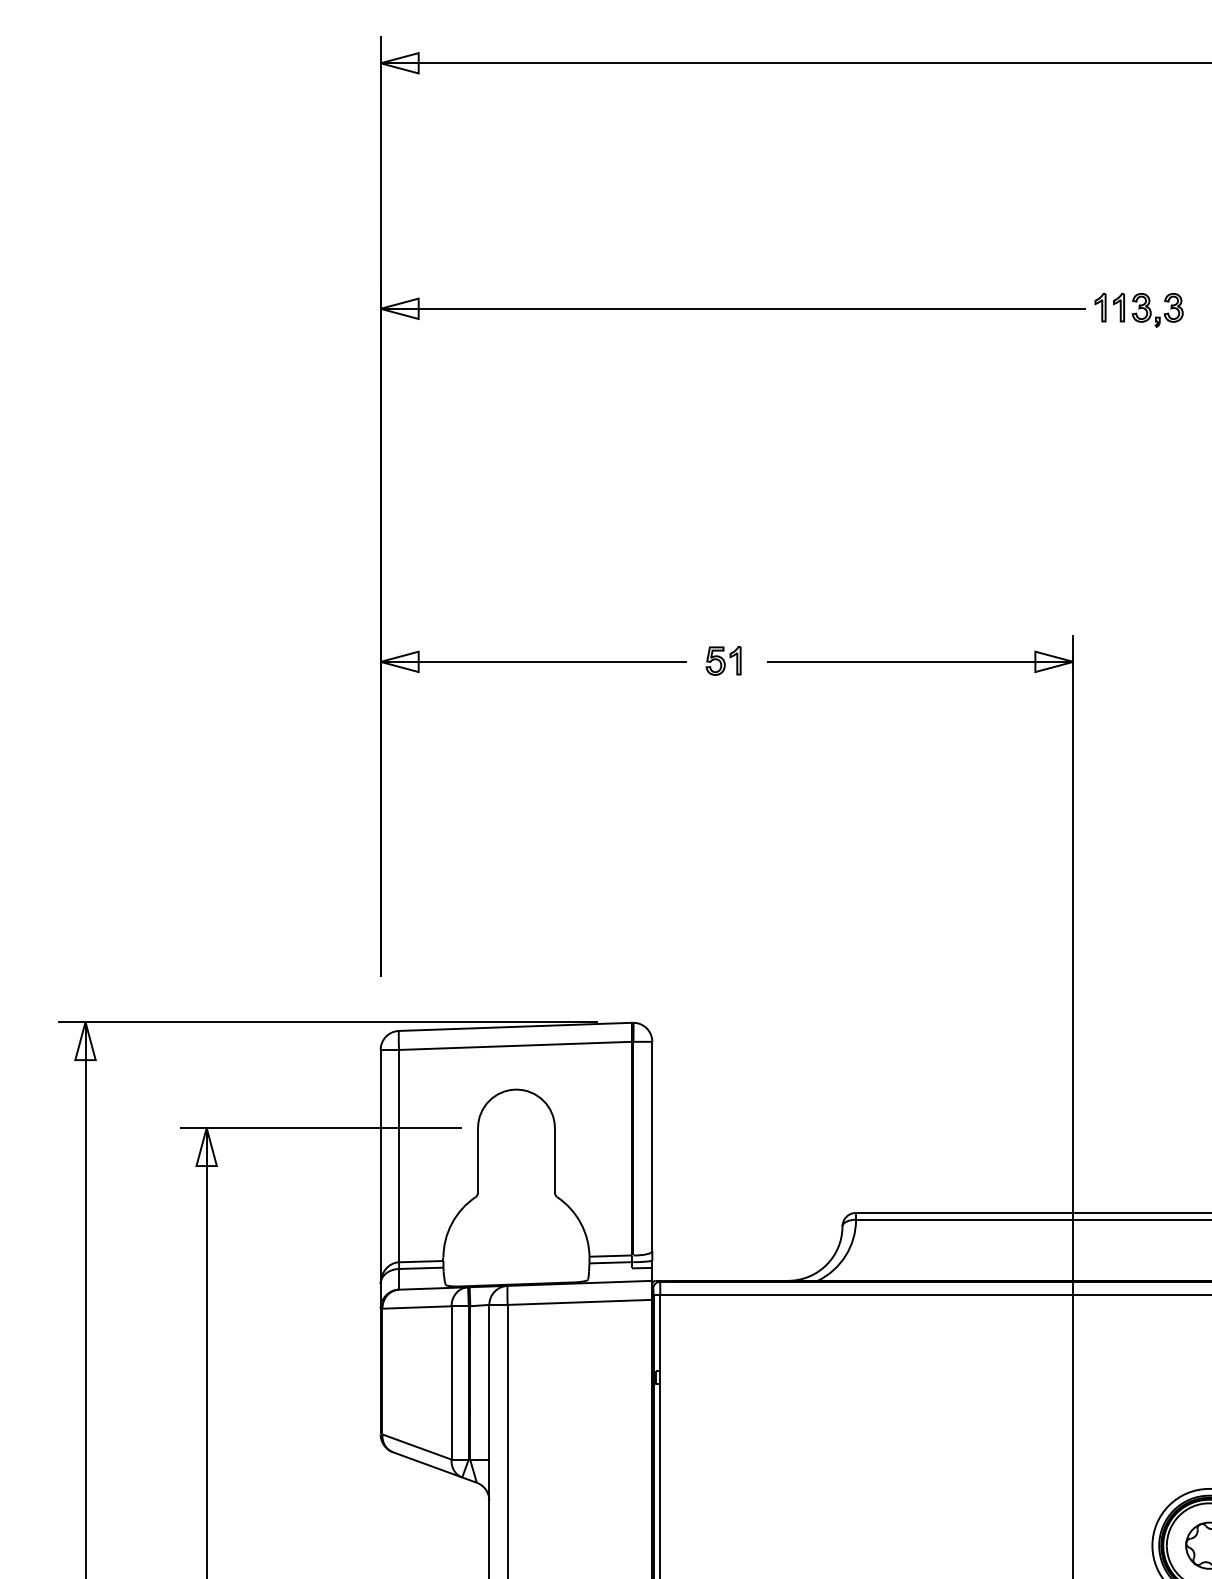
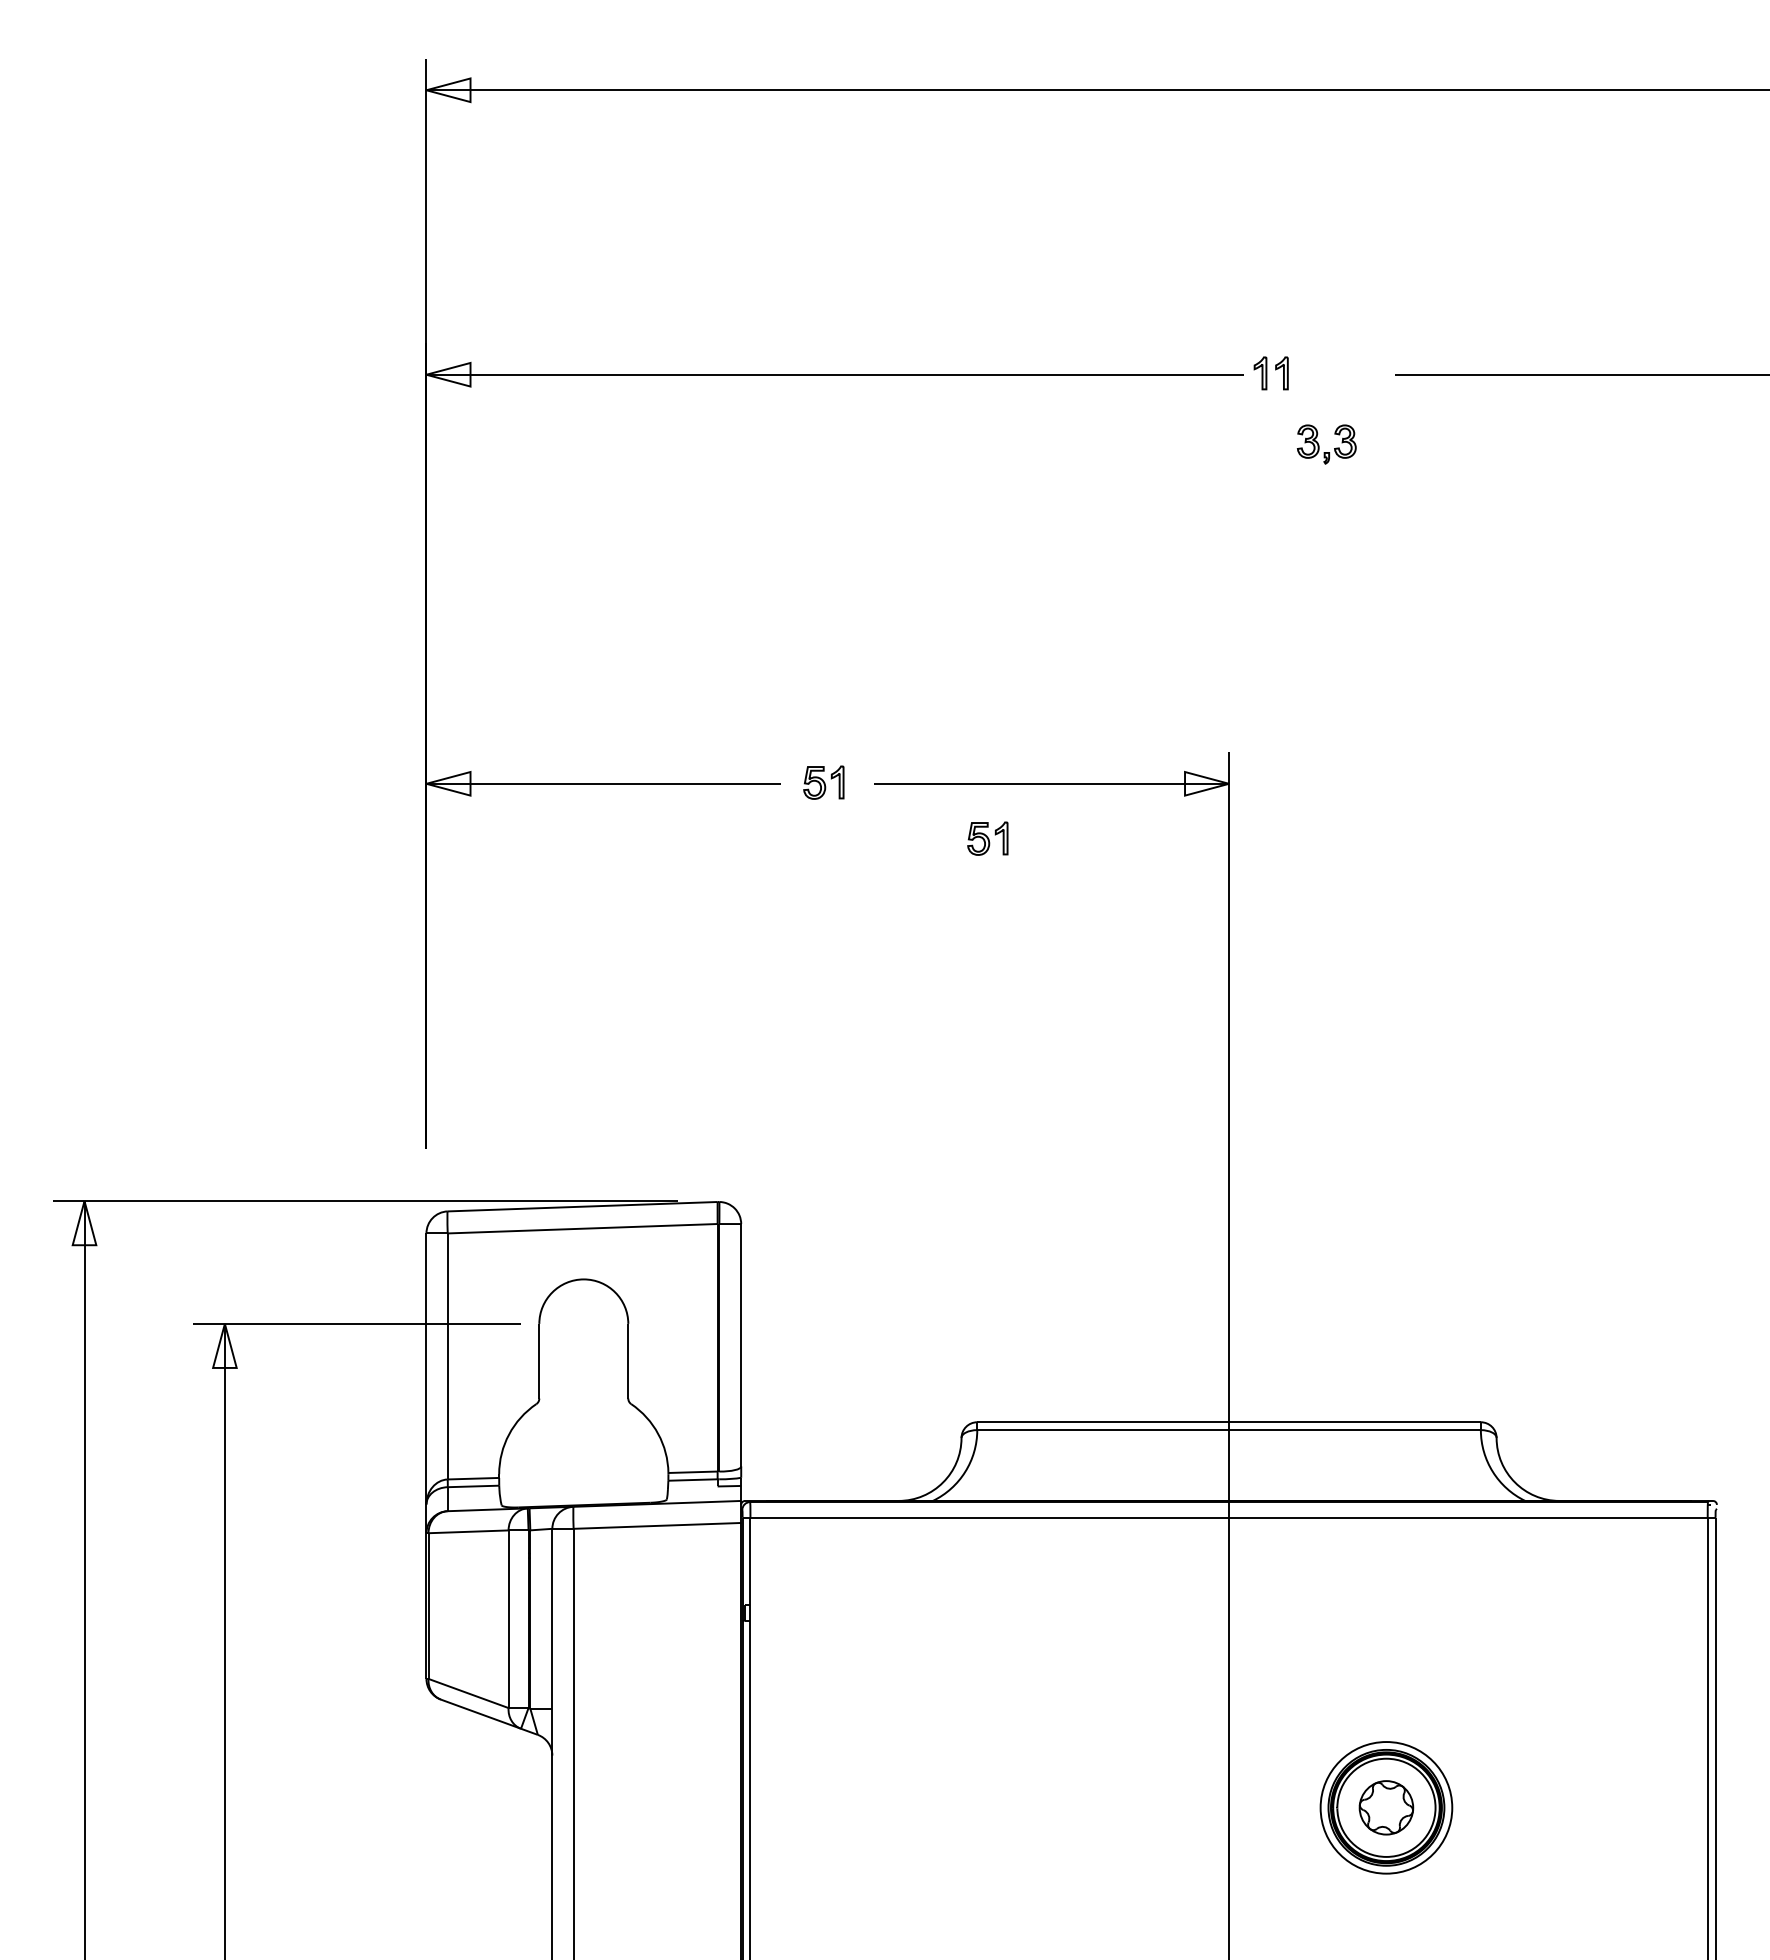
part: (1151, 311) -> (1319, 445), moved
part: (864, 709) -> (987, 838), added

